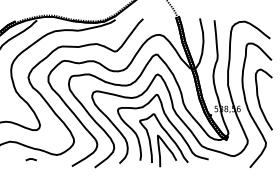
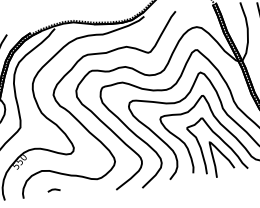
line: (30, 159) -> (53, 190), moved

